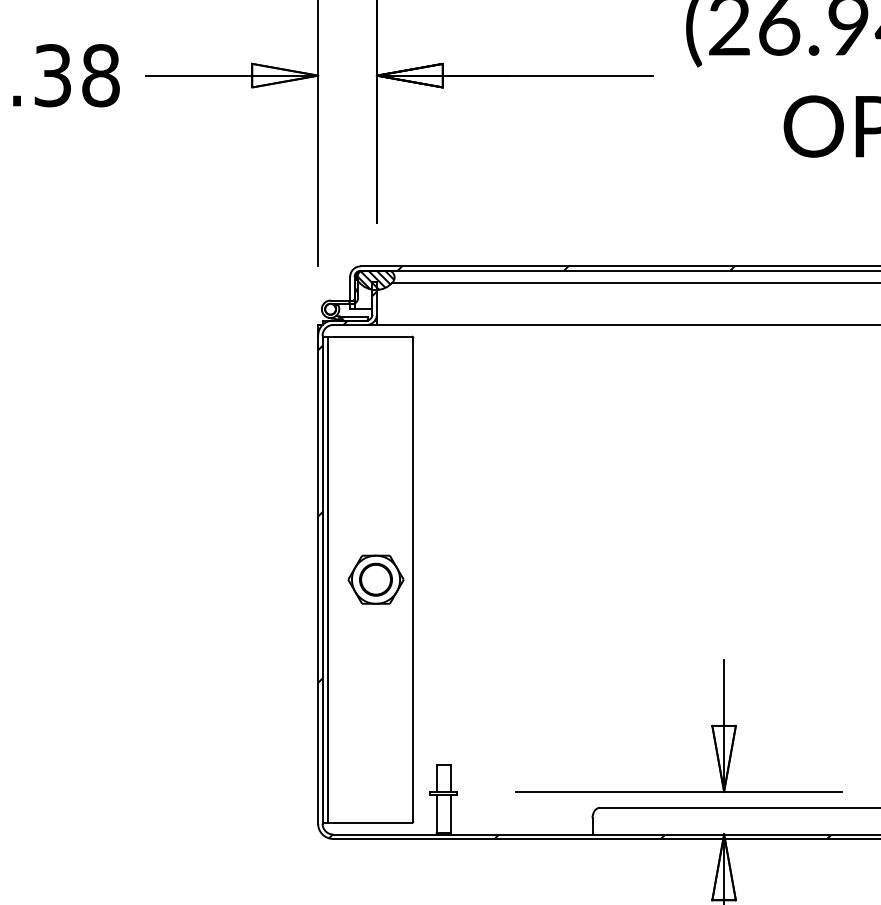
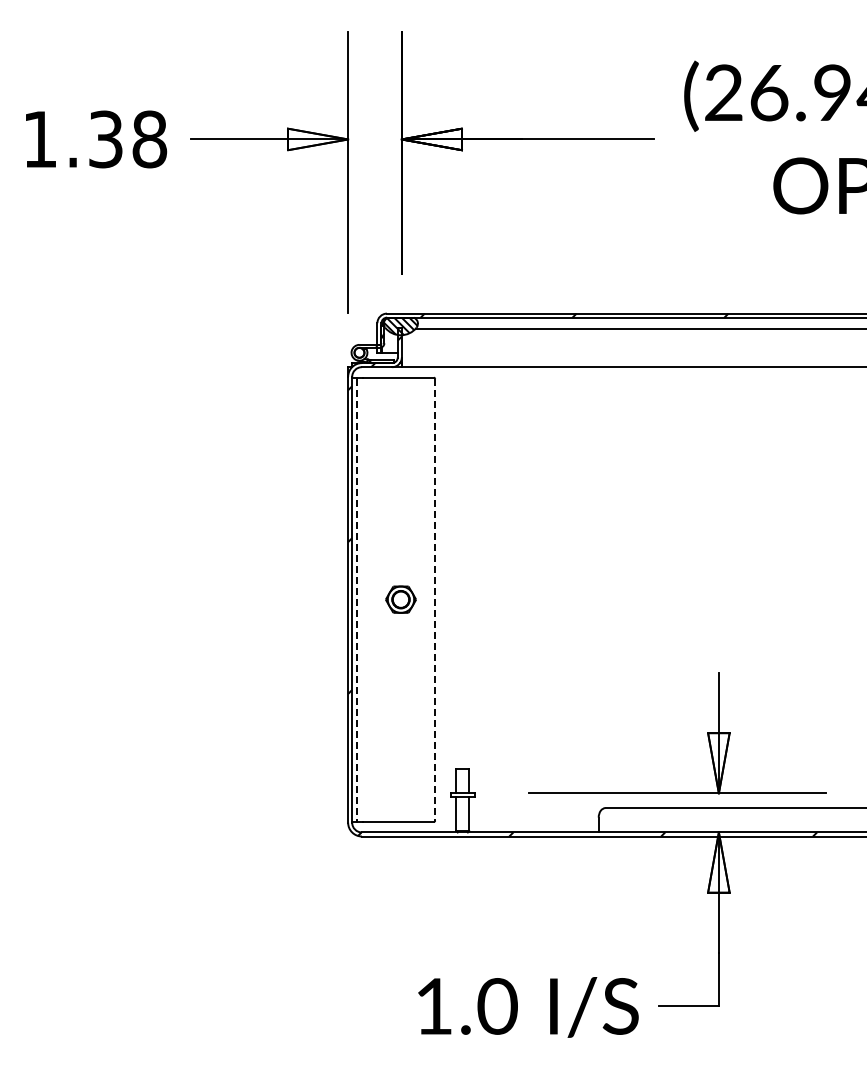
line: (328, 579) -> (357, 599), solid -> dashed
part: (375, 579) -> (400, 599), size x0.6
line: (413, 579) -> (435, 599), solid -> dashed

